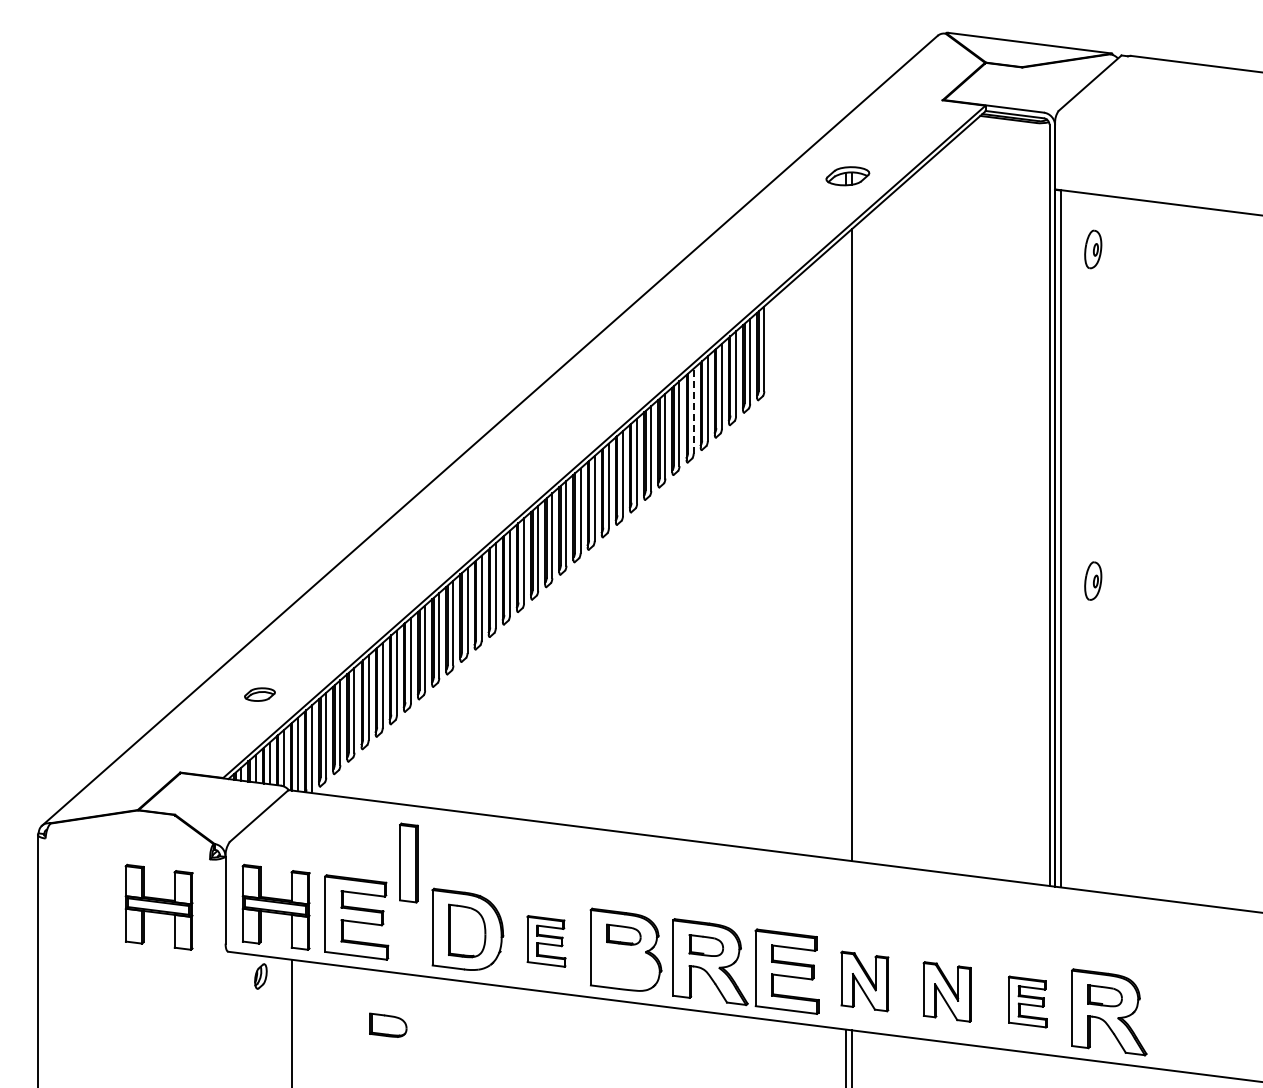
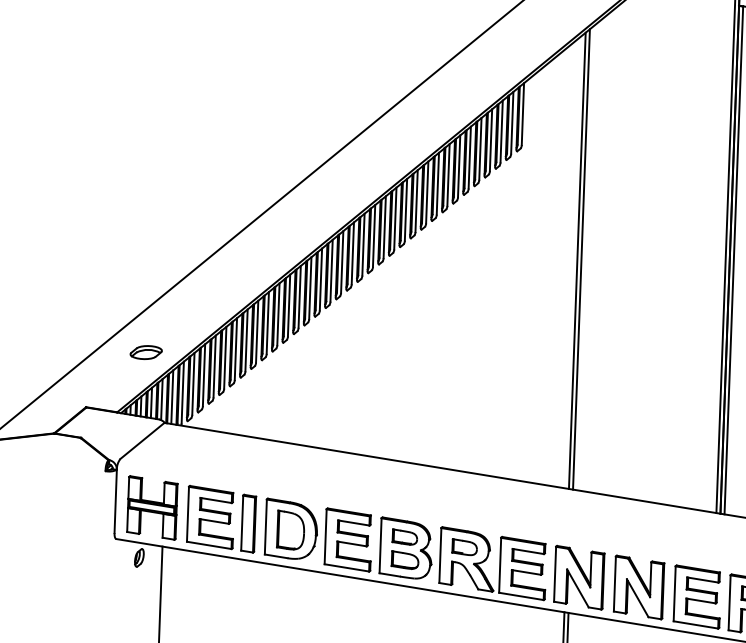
line: (693, 410) -> (469, 157), dashed -> solid
line: (846, 547) -> (577, 261), added
part: (259, 694) -> (145, 352), size x1.43
part: (408, 862) -> (248, 523), moved
part: (158, 906) -> (66, 504), removed
part: (546, 941) -> (348, 540), size x1.67
part: (864, 981) -> (579, 577), size x1.43
part: (946, 991) -> (638, 587), size x1.43
part: (1027, 1001) -> (697, 596), size x1.67
part: (388, 1024) -> (405, 559), moved

